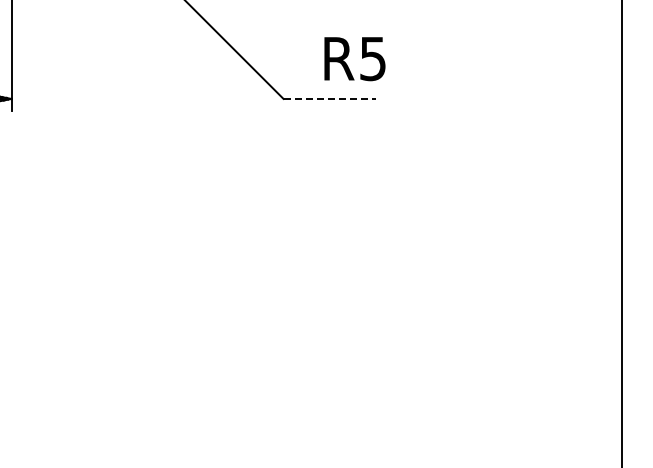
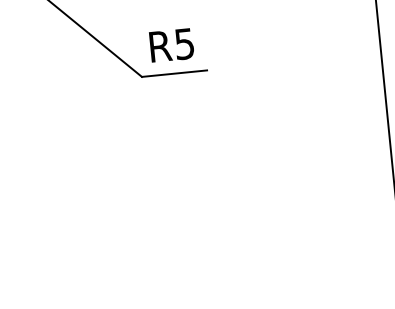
text: (354, 59) -> (171, 45), moved
line: (330, 98) -> (175, 73), dashed -> solid

